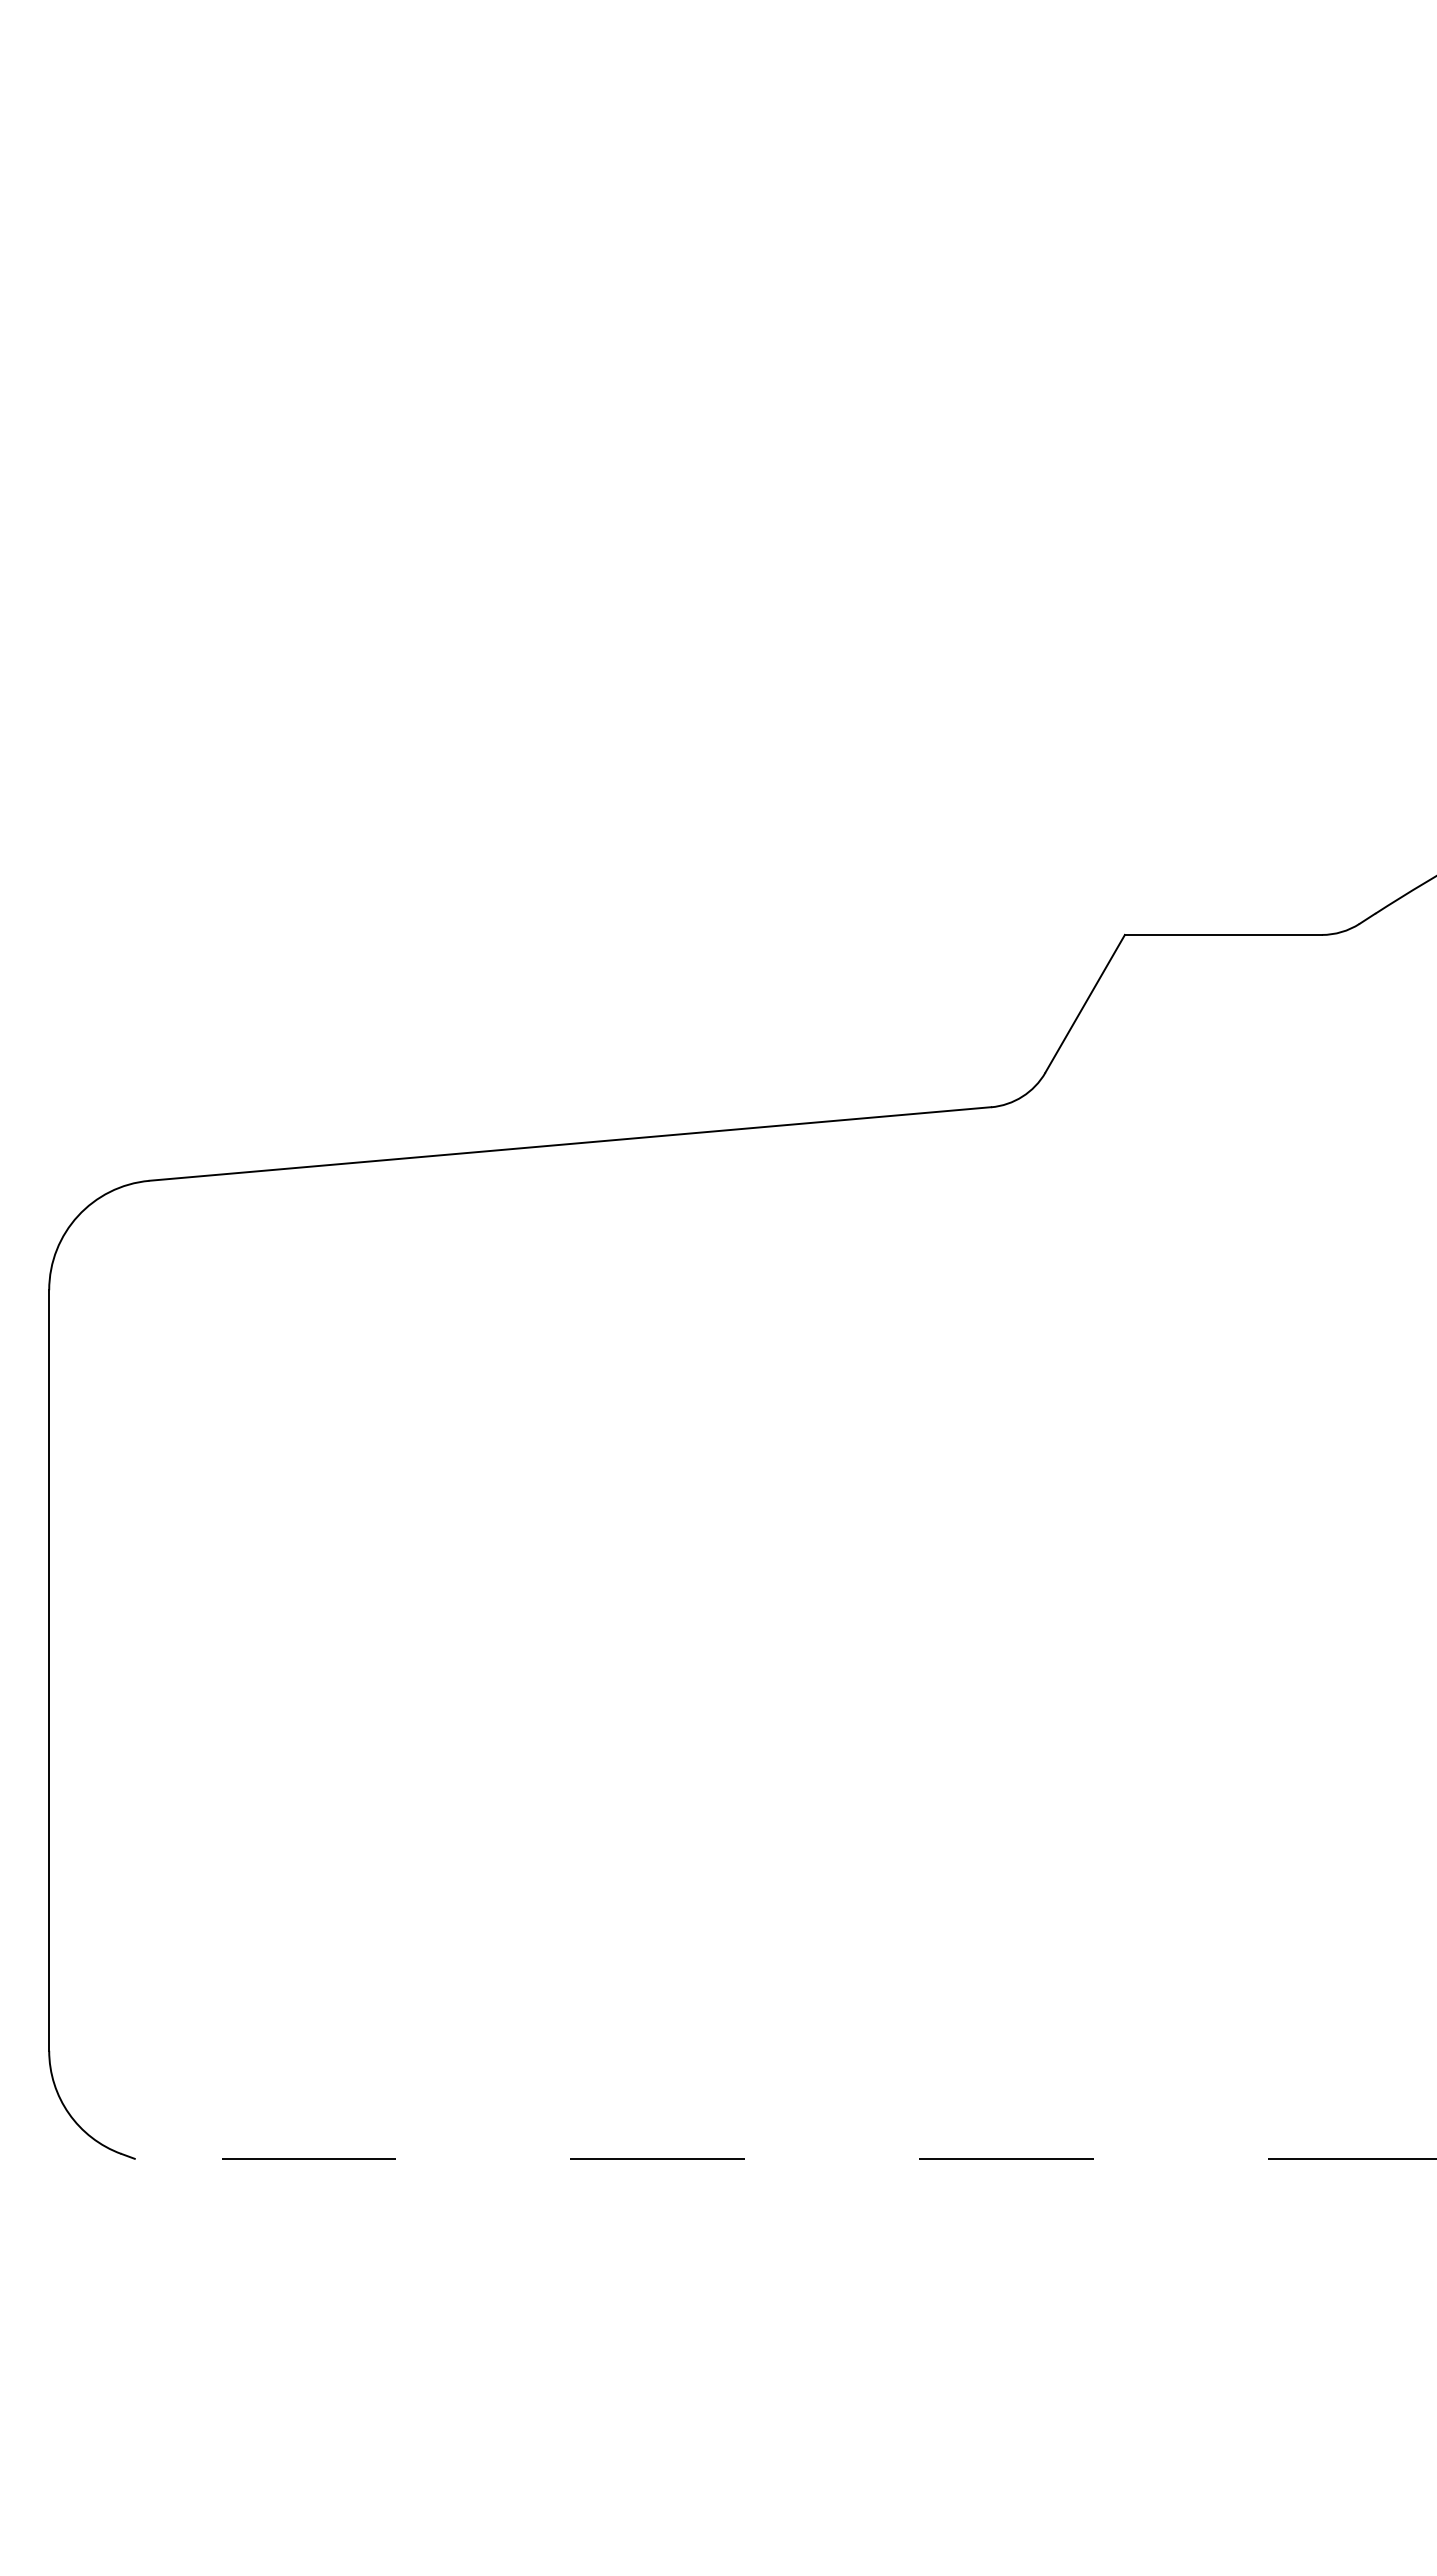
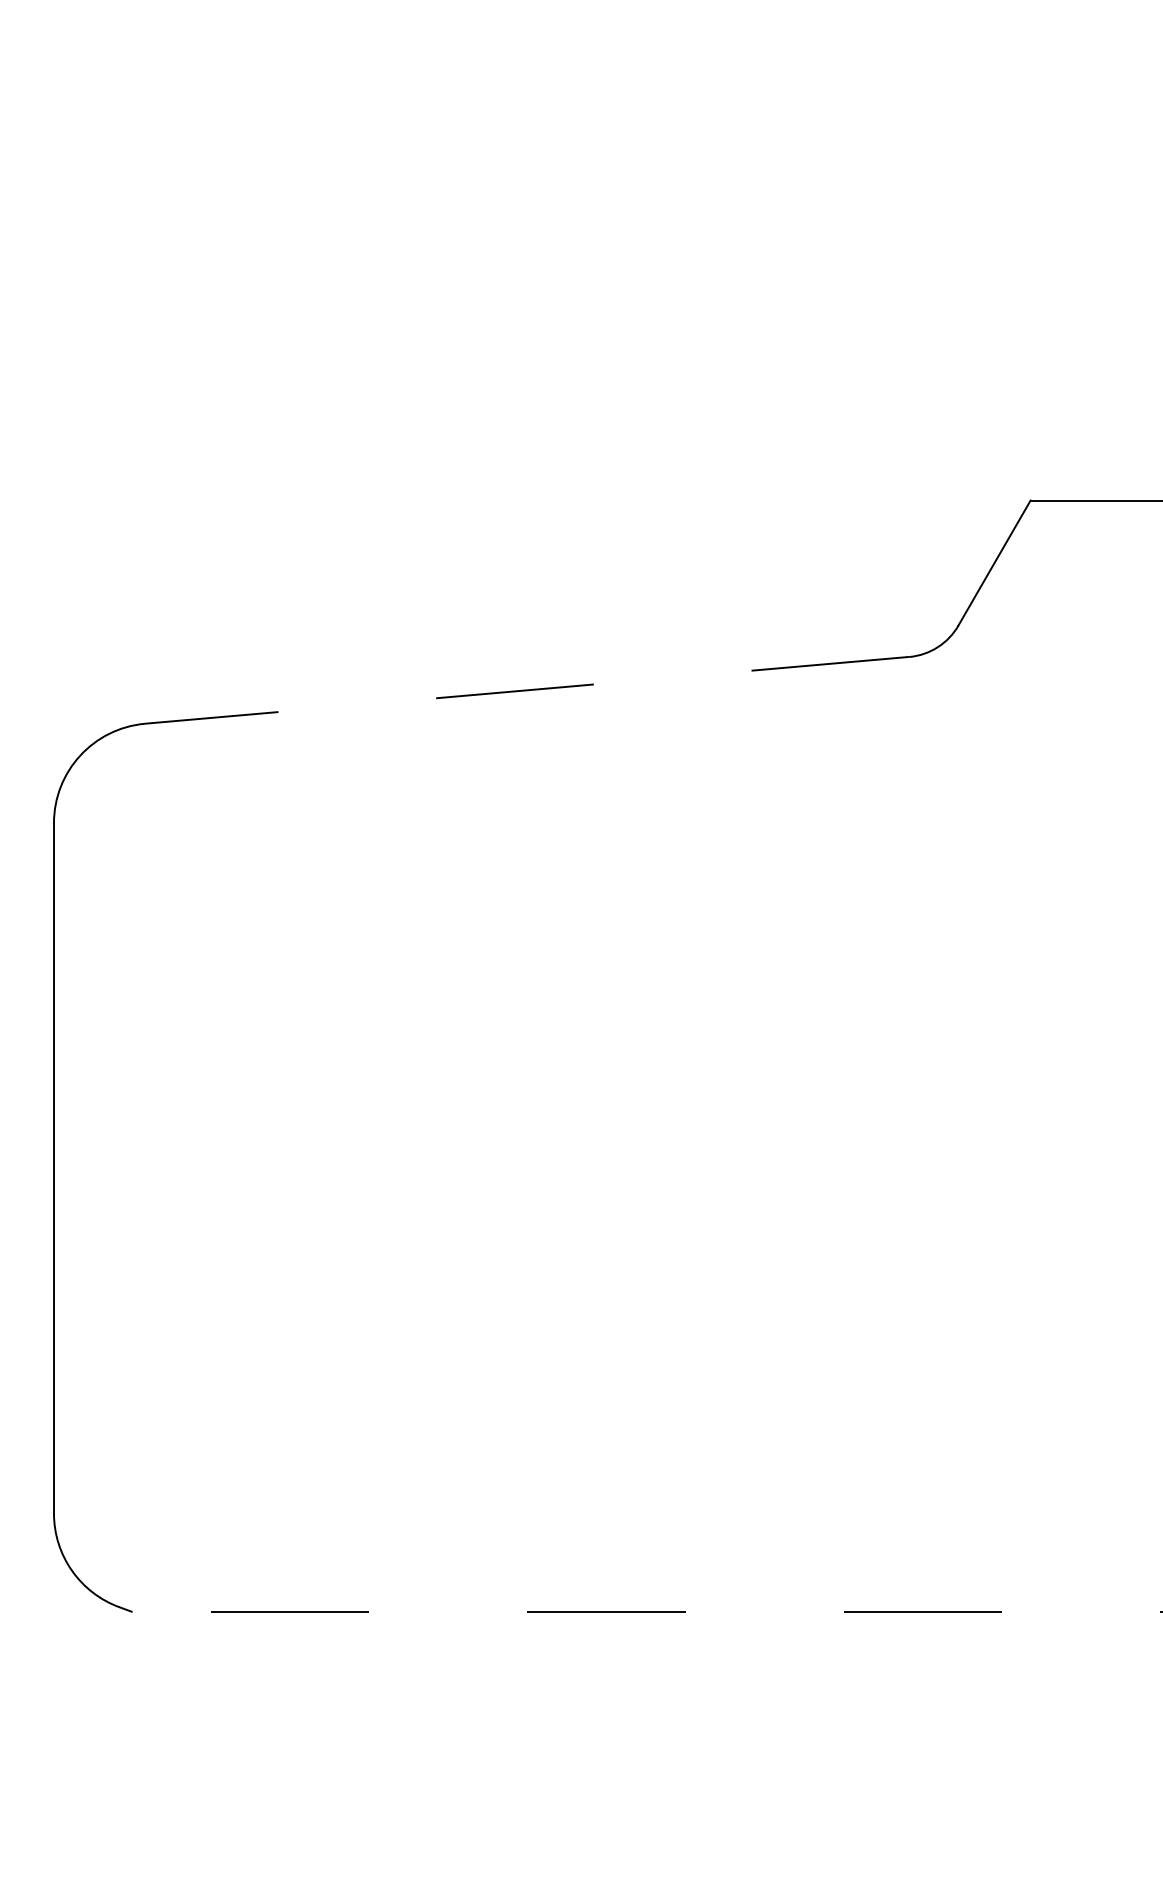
line: (569, 1144) -> (526, 690), solid -> dashed

